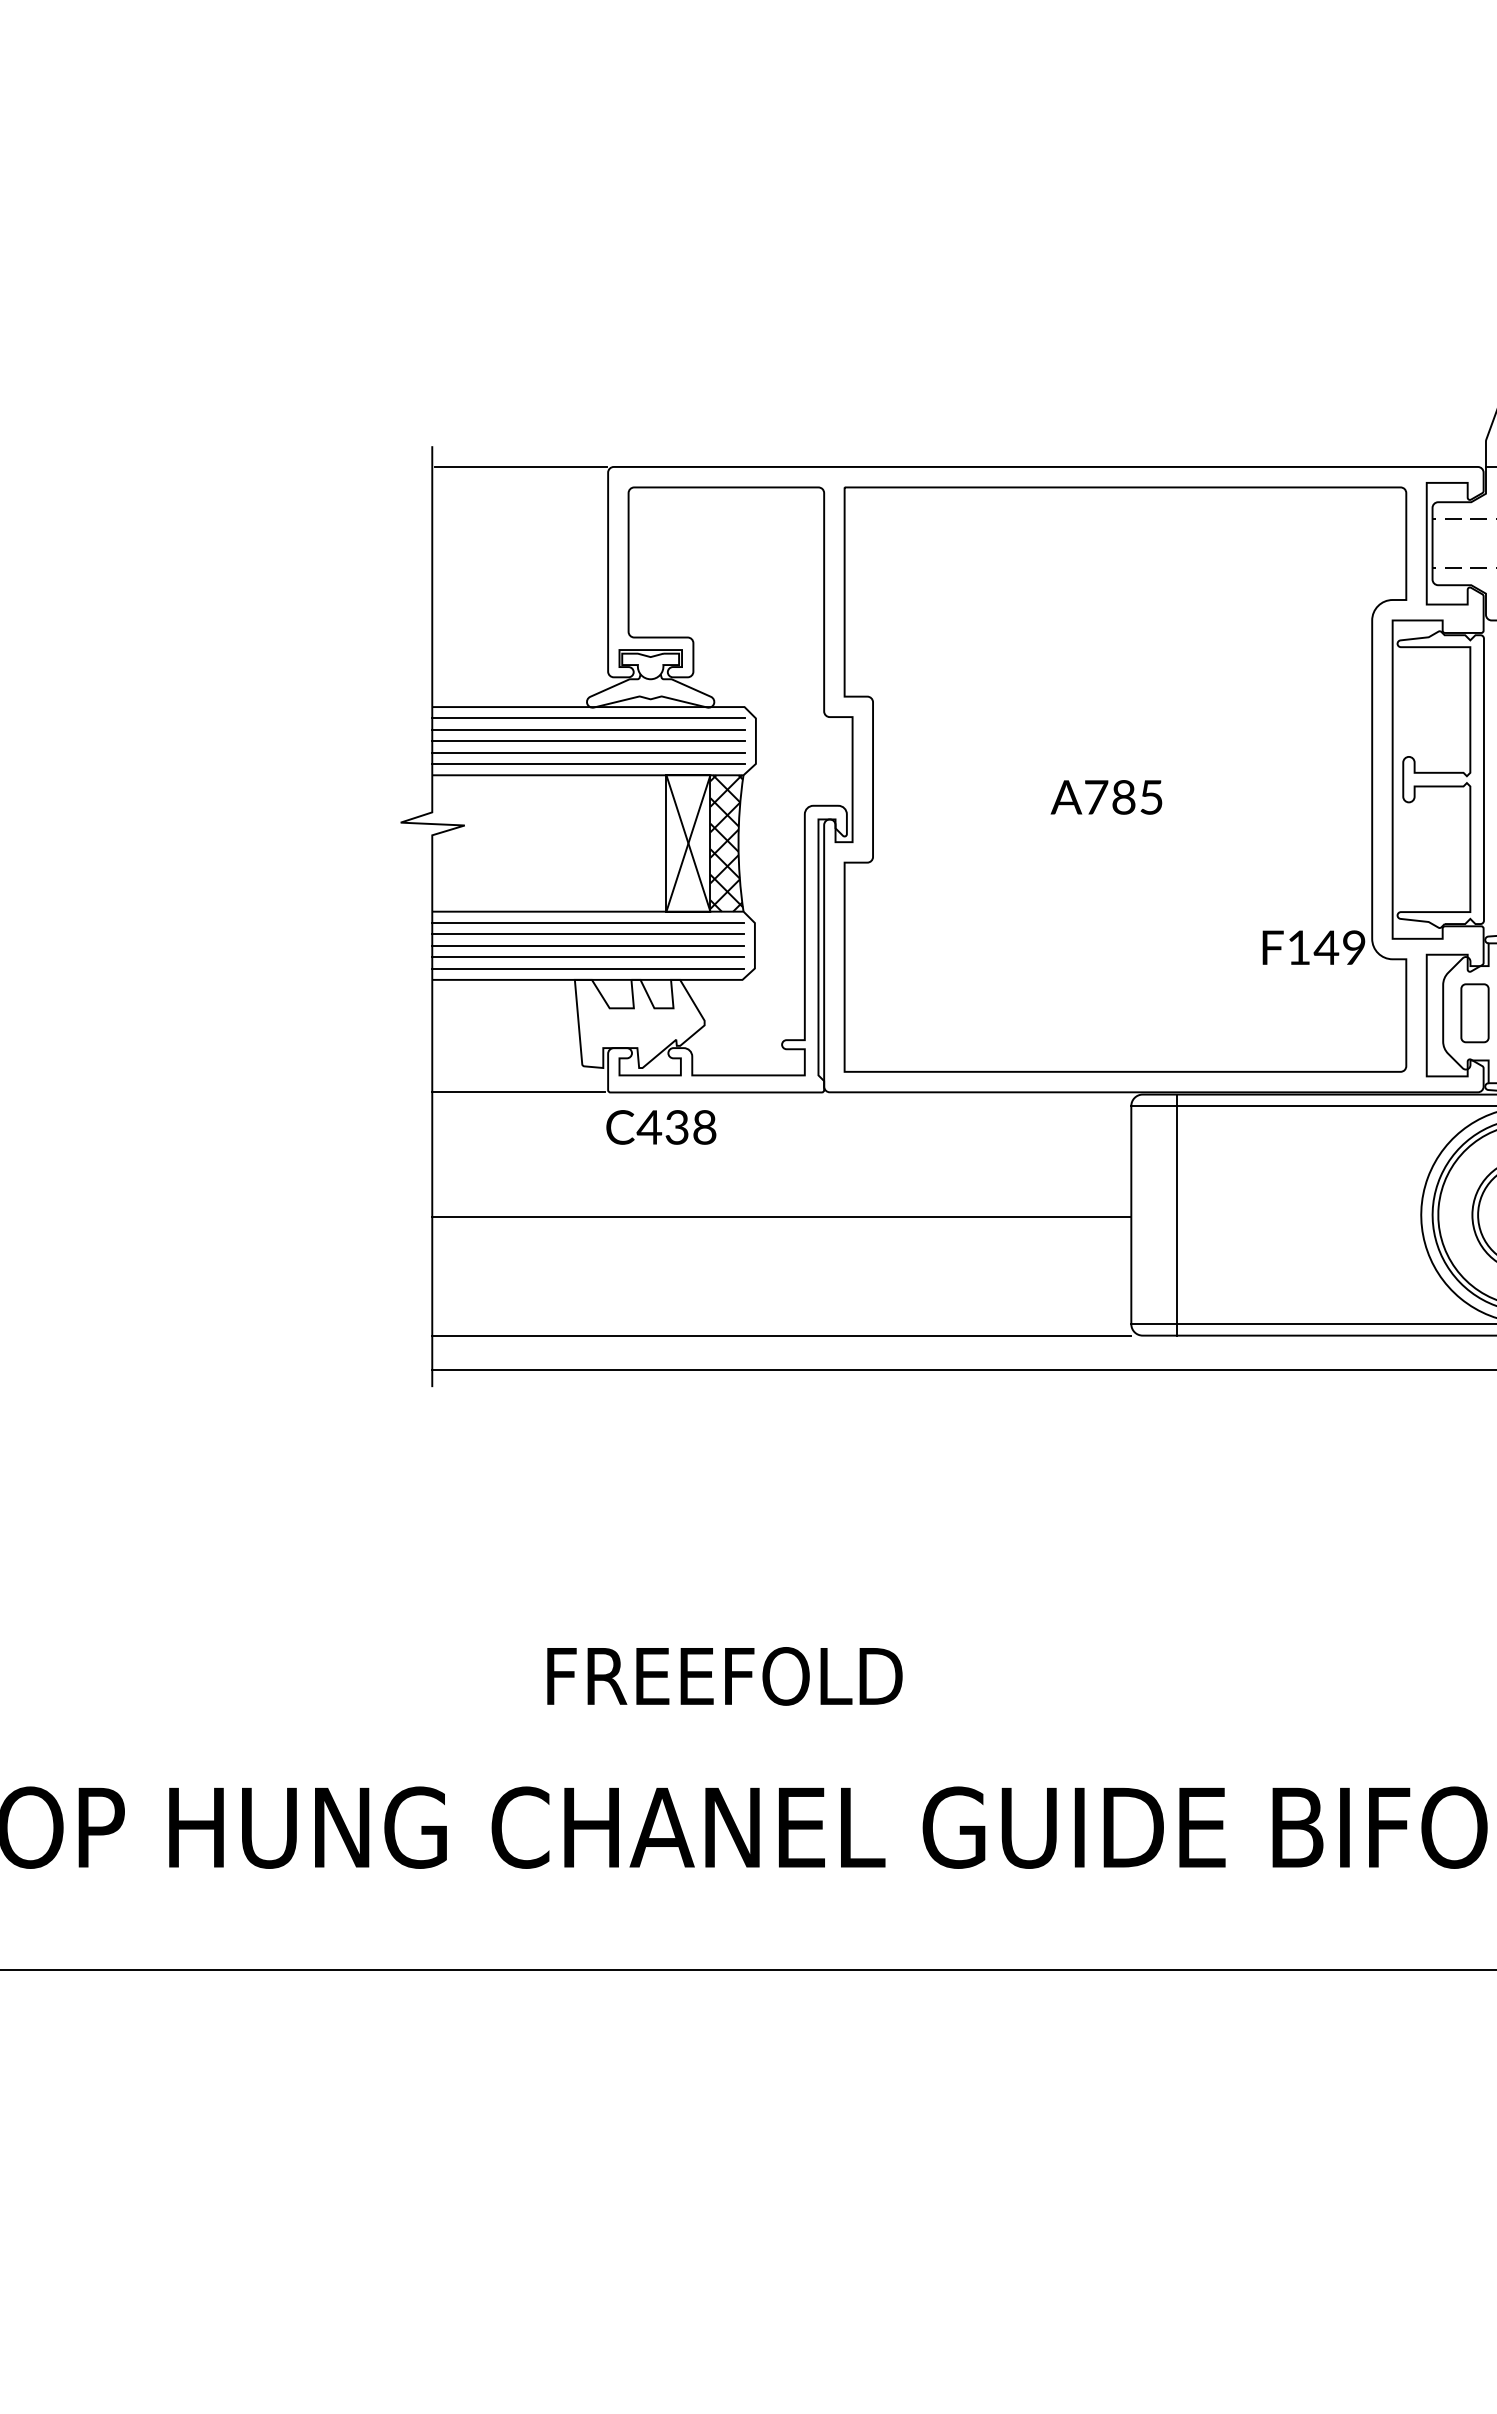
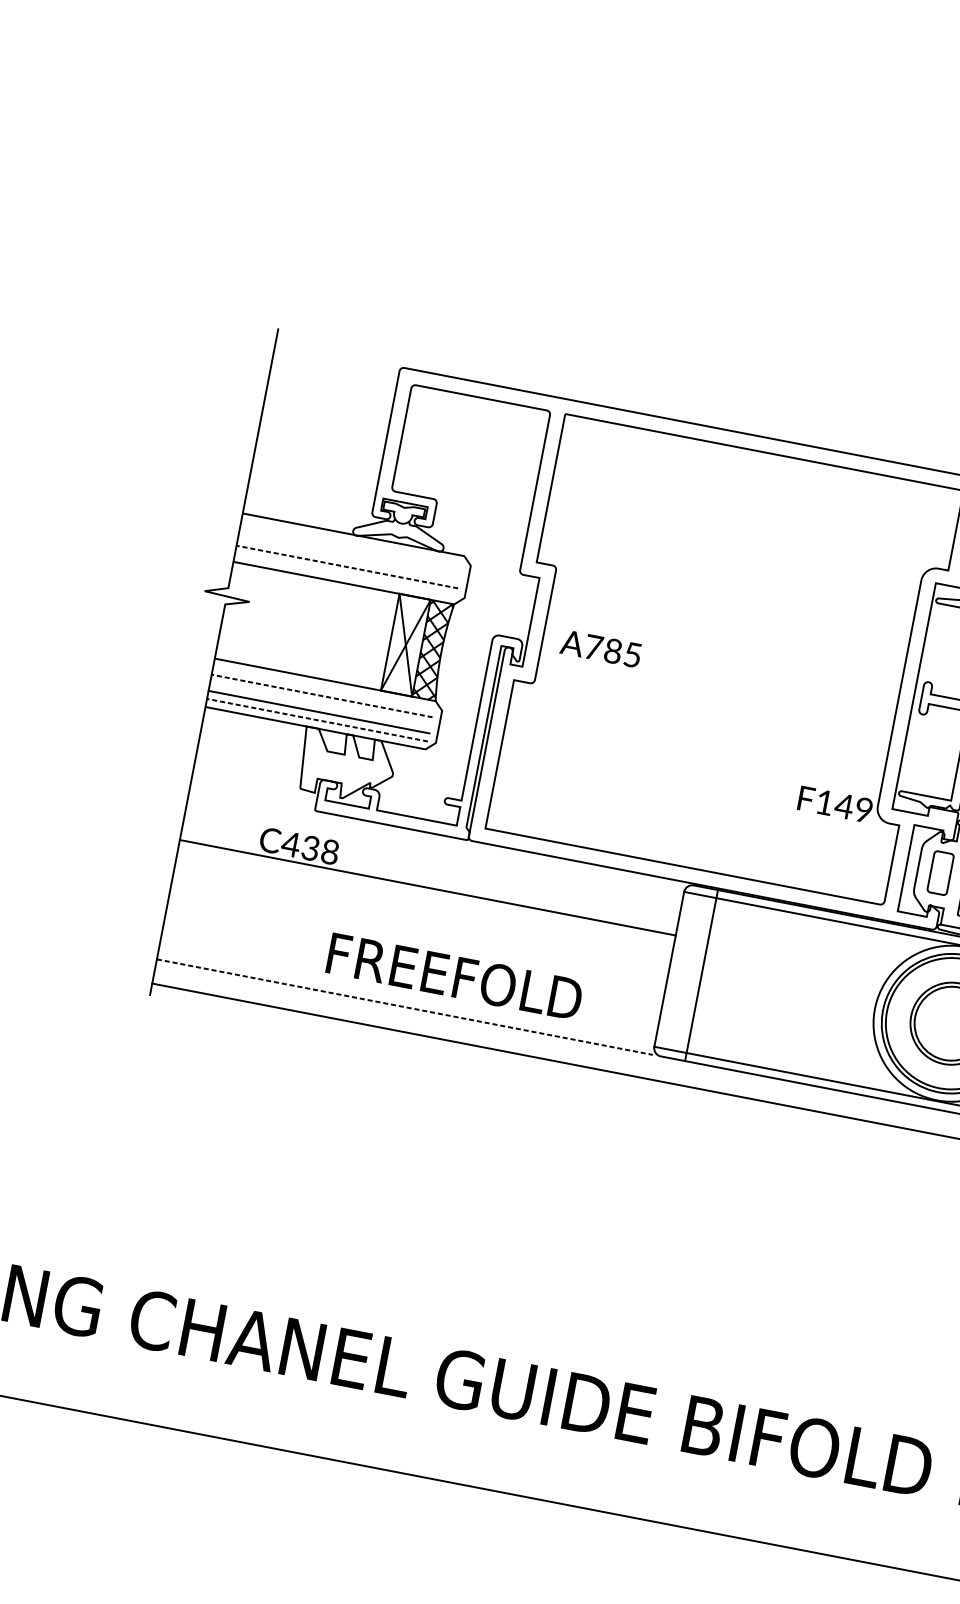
line: (520, 466) -> (338, 354), removed
line: (588, 718) -> (352, 542), removed
line: (588, 729) -> (350, 550), removed
line: (588, 741) -> (348, 559), removed
line: (587, 752) -> (346, 566), solid -> dashed
line: (588, 763) -> (345, 574), removed
text: (1106, 797) -> (600, 648), moved
line: (587, 923) -> (323, 688), removed
line: (587, 934) -> (321, 696), solid -> dashed
line: (587, 945) -> (320, 703), removed
line: (587, 968) -> (317, 720), solid -> dashed
line: (518, 1092) -> (251, 798), removed
text: (661, 1127) -> (299, 846), moved
line: (781, 1217) -> (427, 887), moved
line: (781, 1335) -> (404, 1006), solid -> dashed
text: (724, 1676) -> (454, 976), moved

